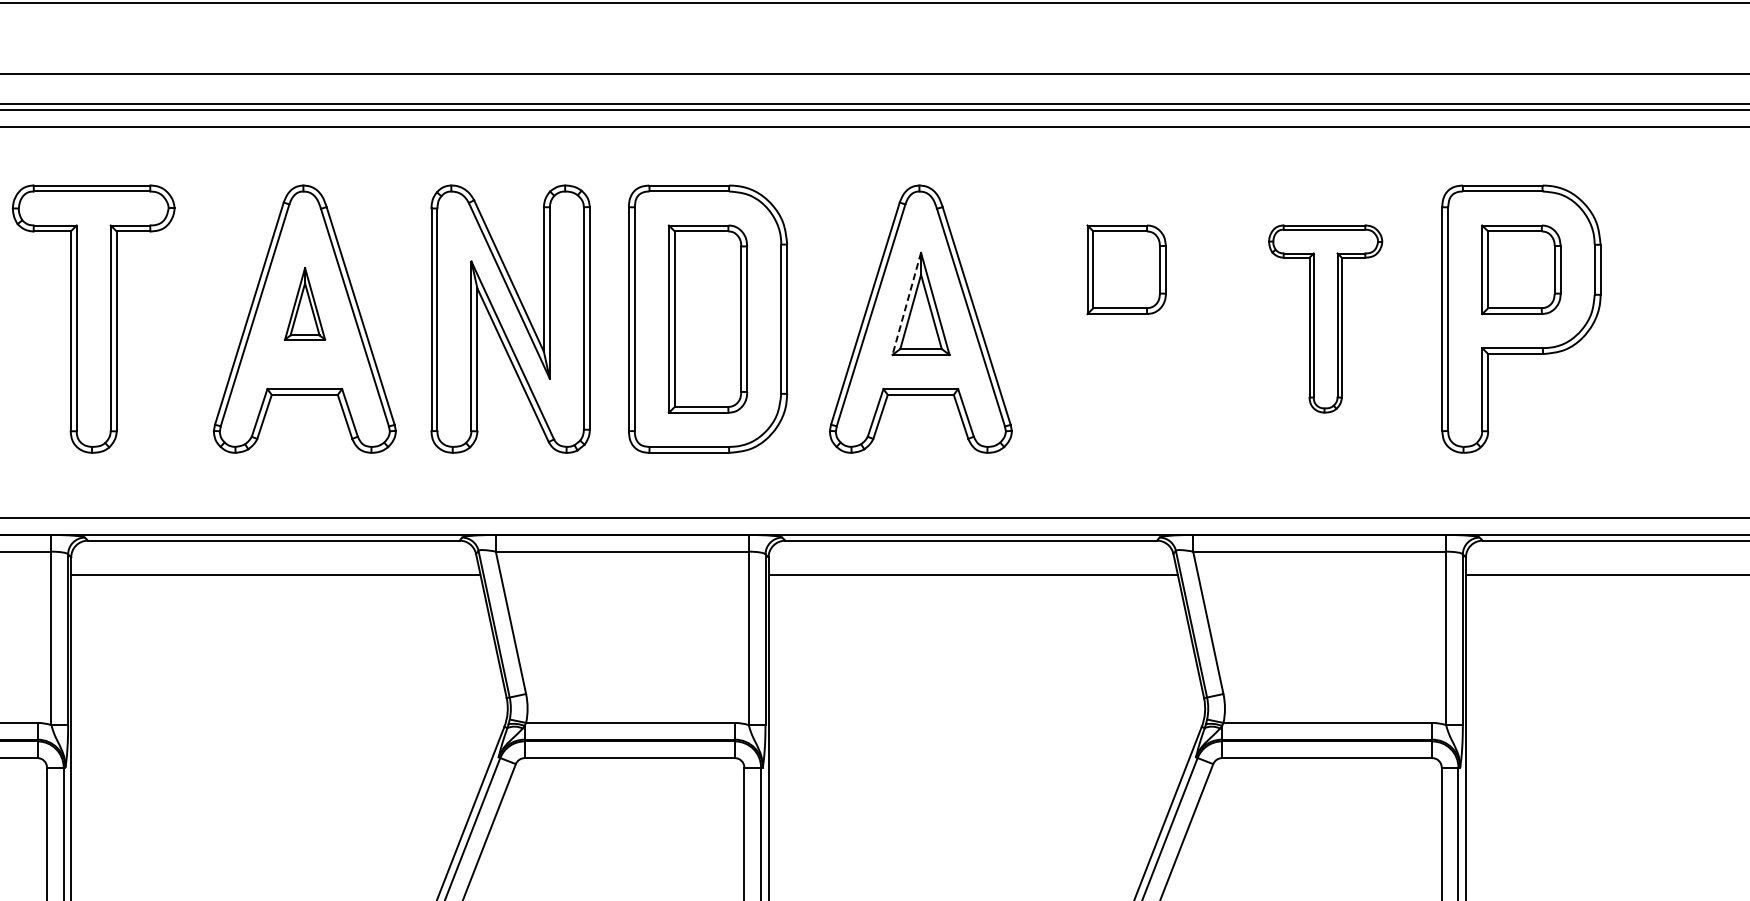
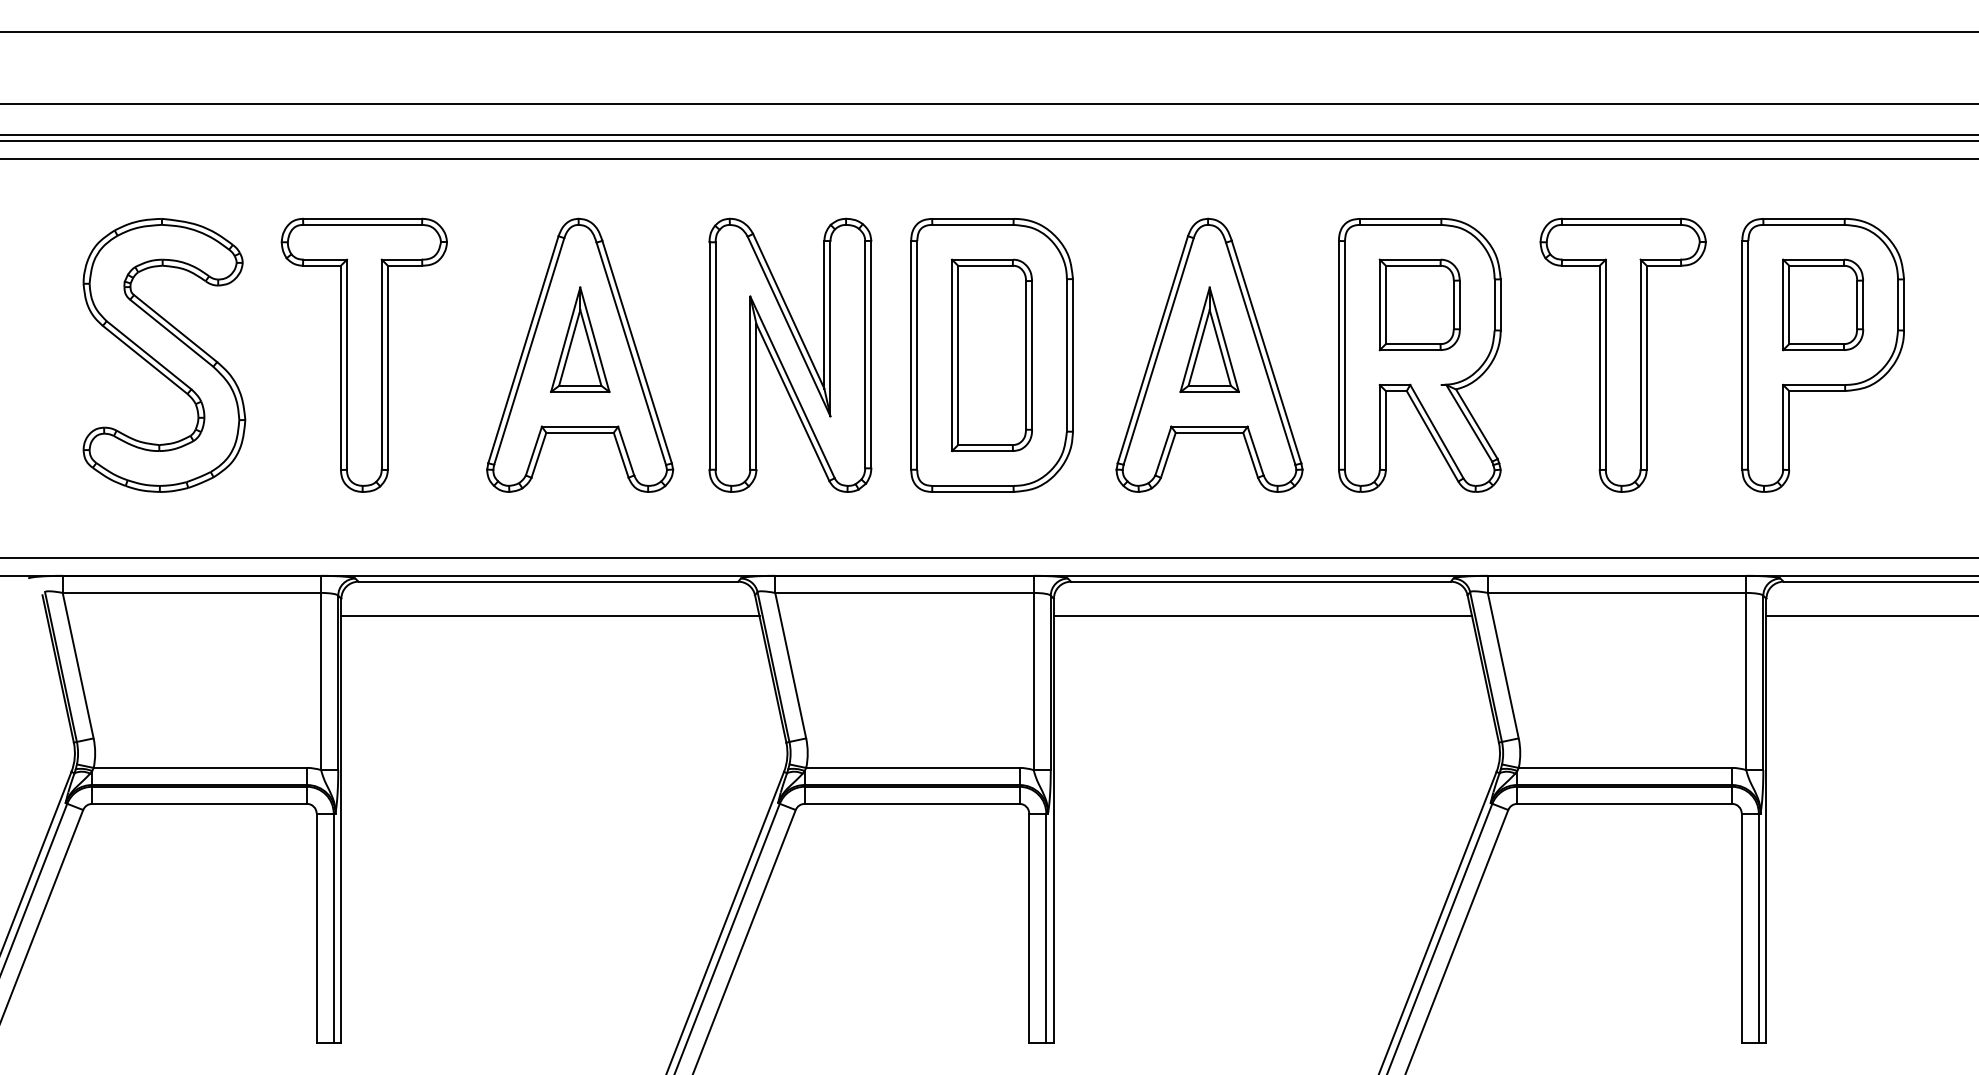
part: (305, 303) -> (580, 339), size x1.43
line: (907, 304) -> (1195, 340), dashed -> solid
part: (1325, 318) -> (1622, 354), size x1.43
part: (1126, 319) -> (1419, 355), added

